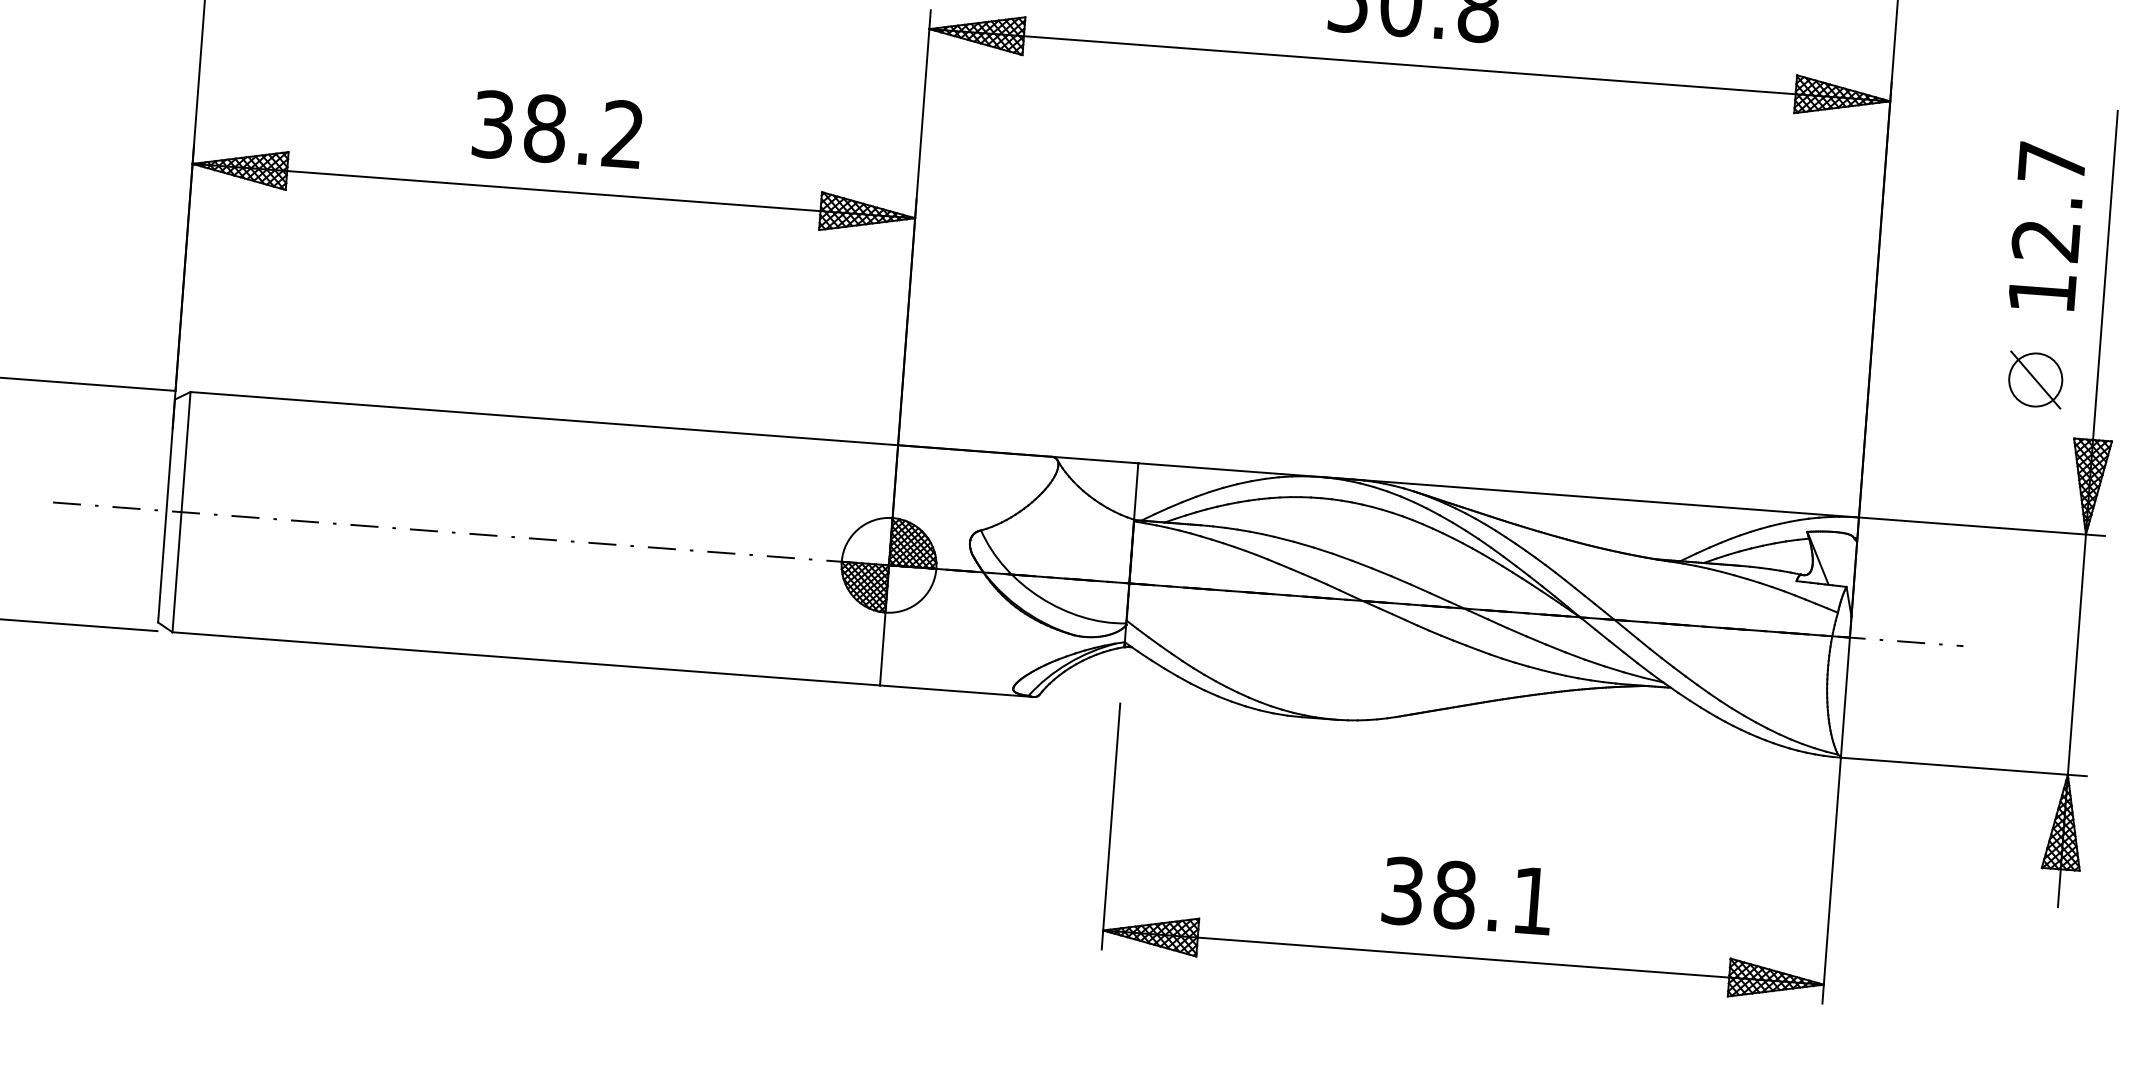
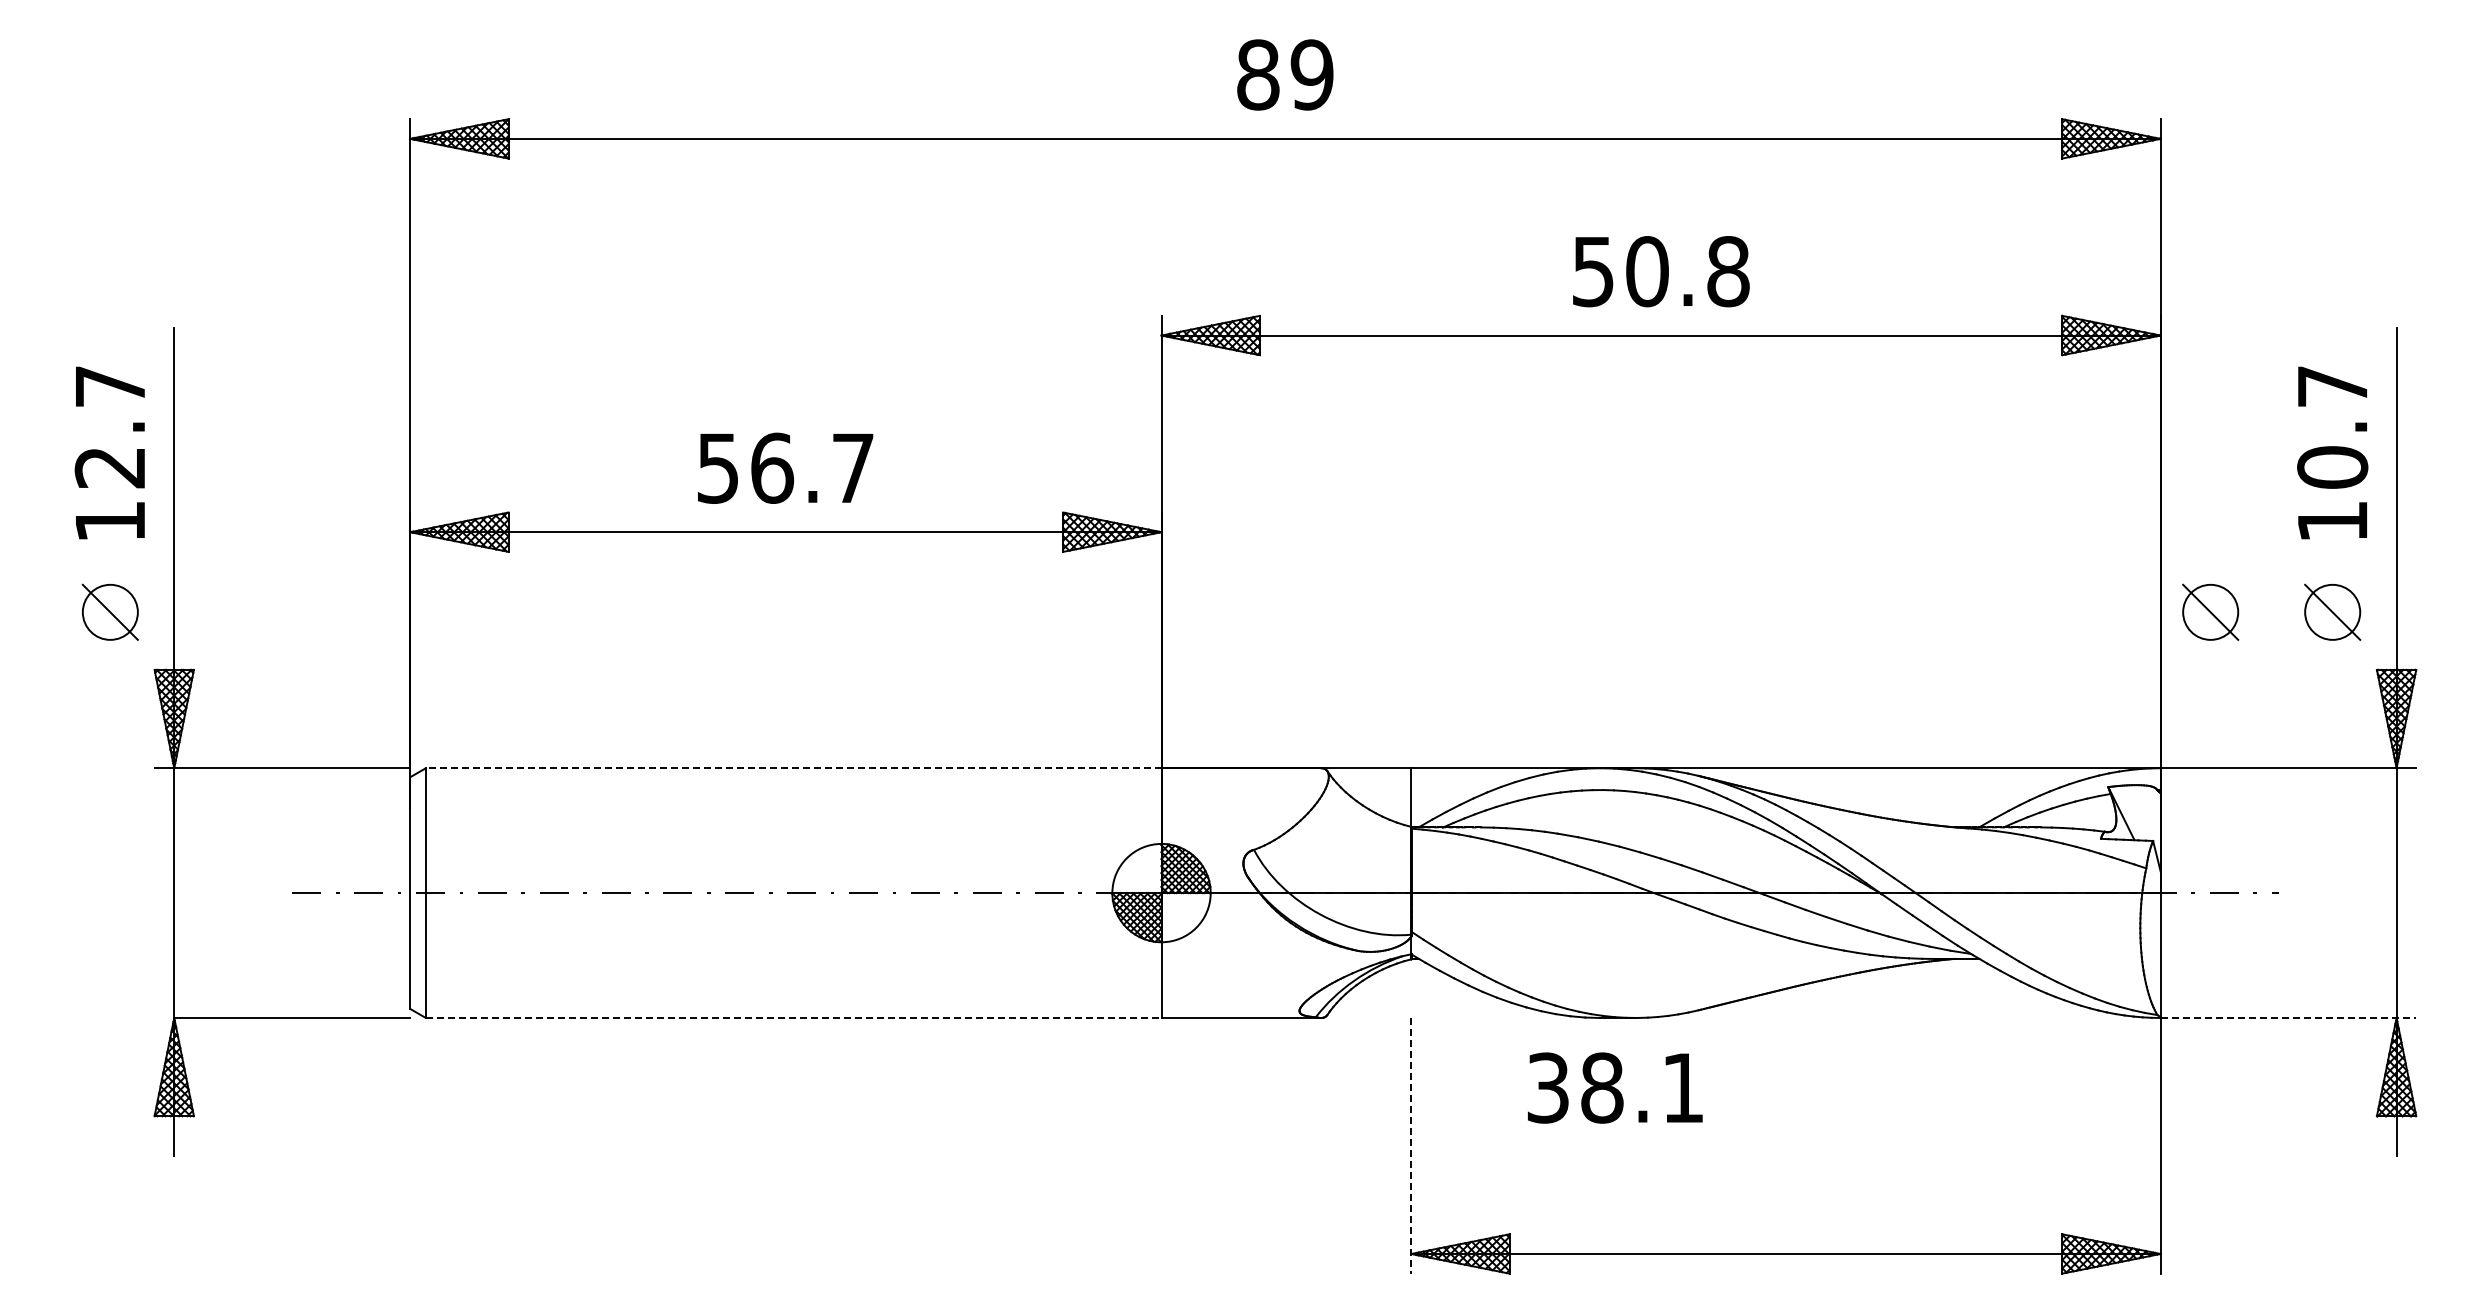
text: (558, 128) -> (785, 467), 38.2 -> 56.7
text: (2046, 240) -> (2332, 467), 12.7 -> 10.7
part: (1918, 370) -> (2210, 611), added
line: (544, 418) -> (793, 768), solid -> dashed
line: (526, 658) -> (793, 1017), solid -> dashed
line: (1963, 766) -> (2288, 1017), solid -> dashed
line: (1111, 826) -> (1411, 1145), solid -> dashed
text: (1467, 895) -> (1615, 1087), moved

